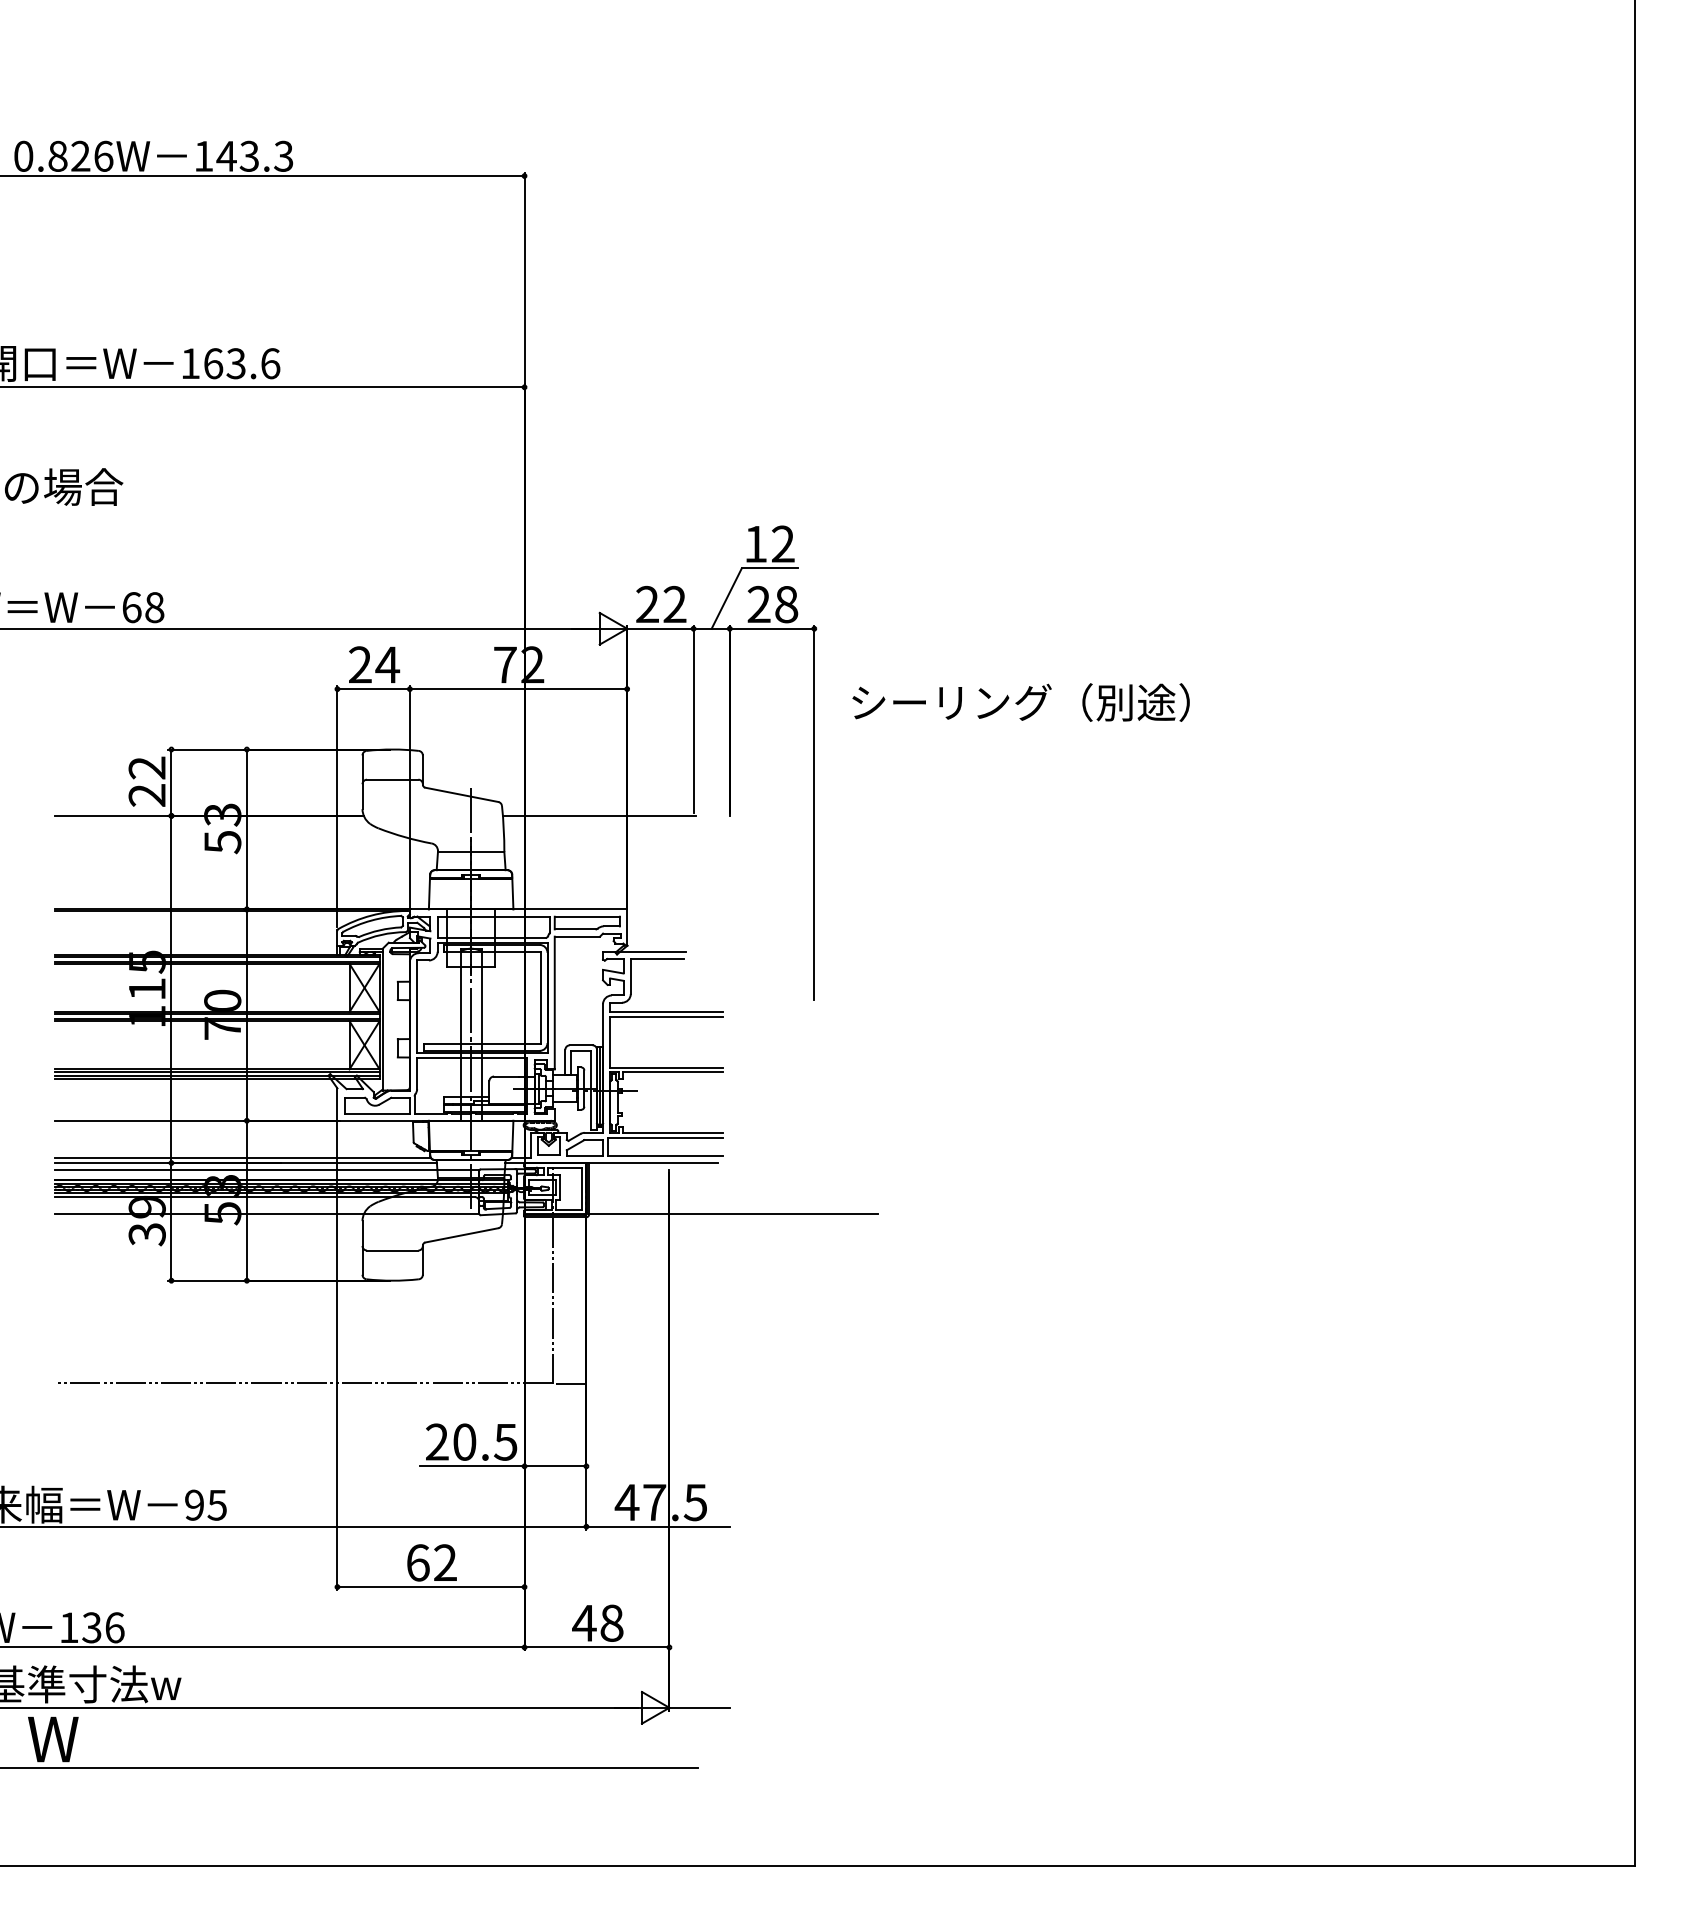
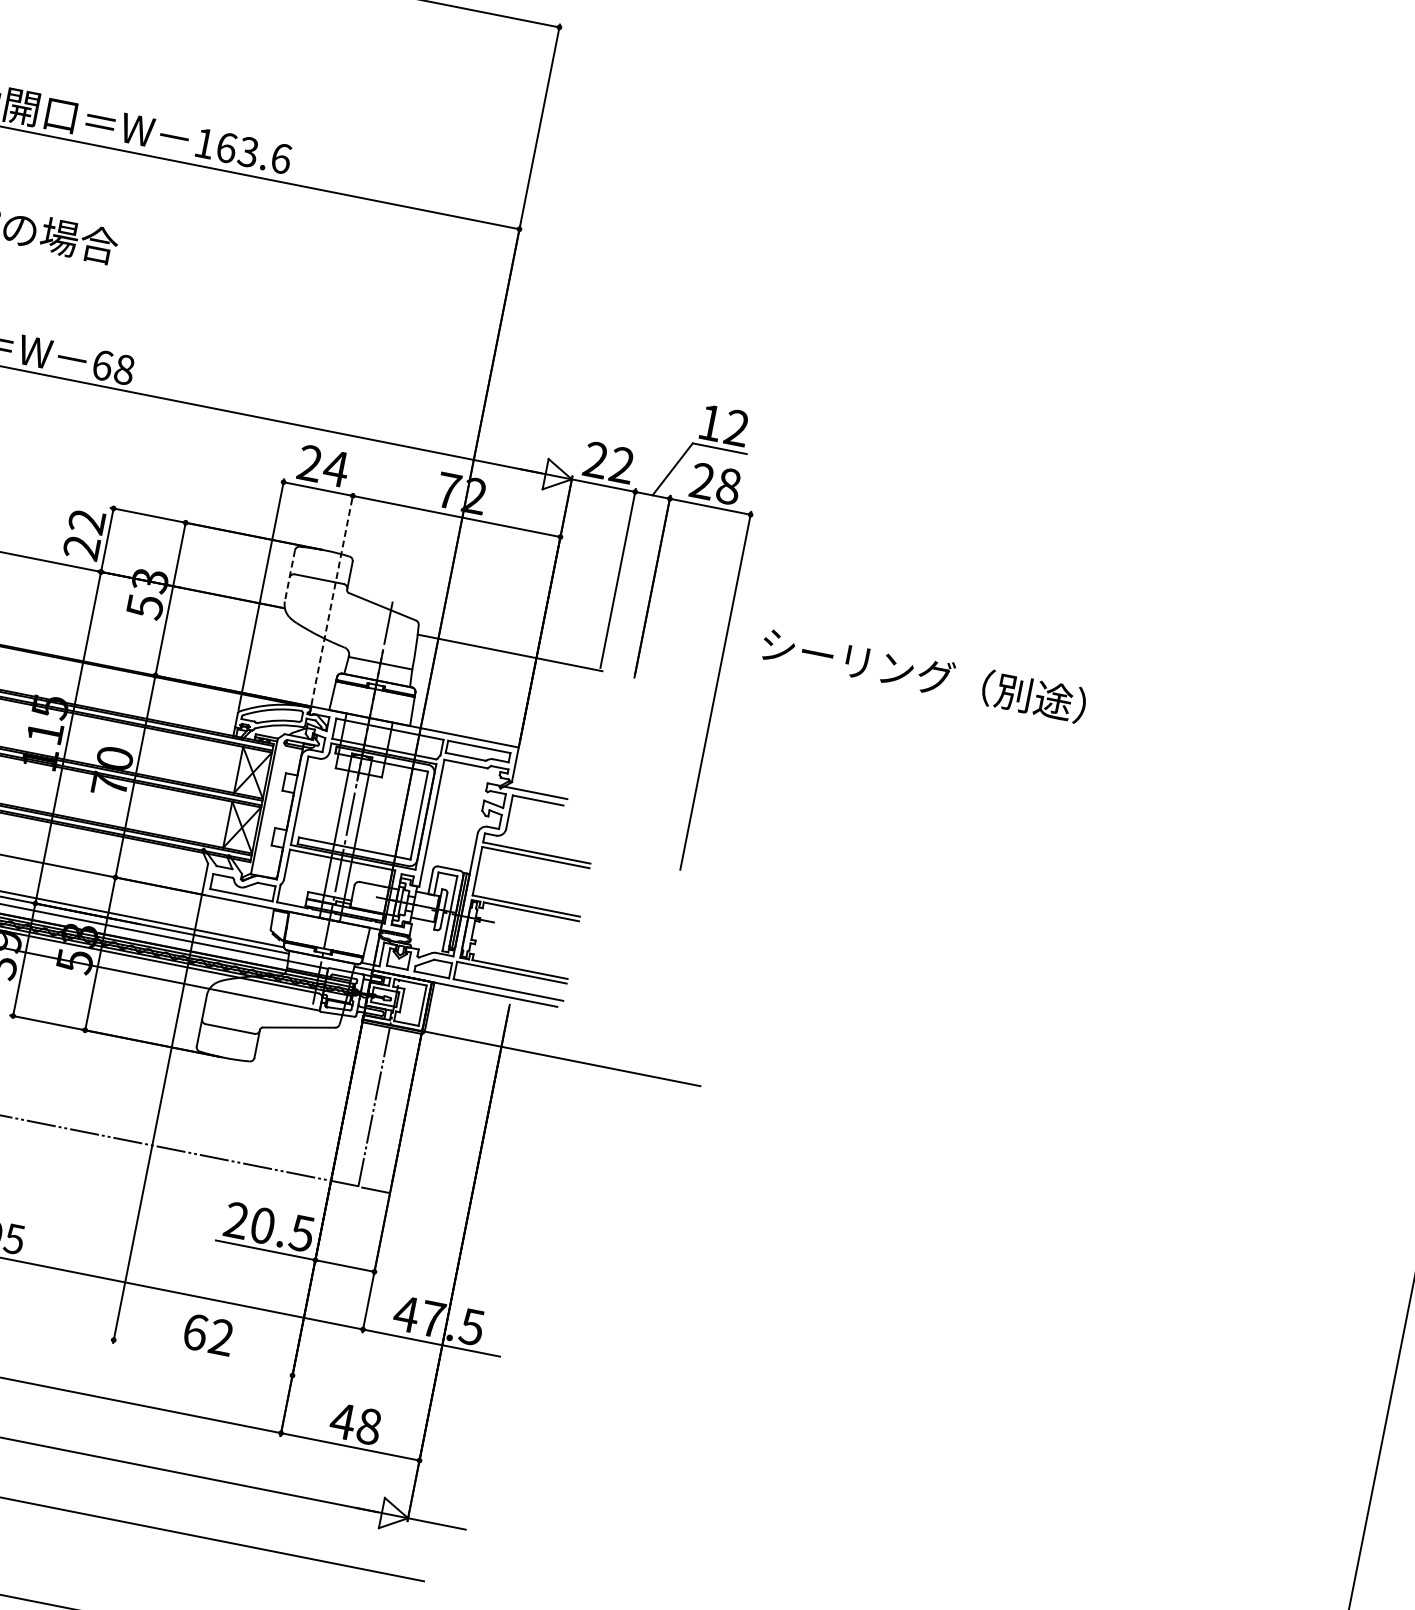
text: (1020, 702) -> (923, 674), moved
line: (362, 782) -> (289, 576), solid -> dashed
line: (409, 797) -> (331, 599), solid -> dashed
line: (430, 1587) -> (202, 1358), removed

